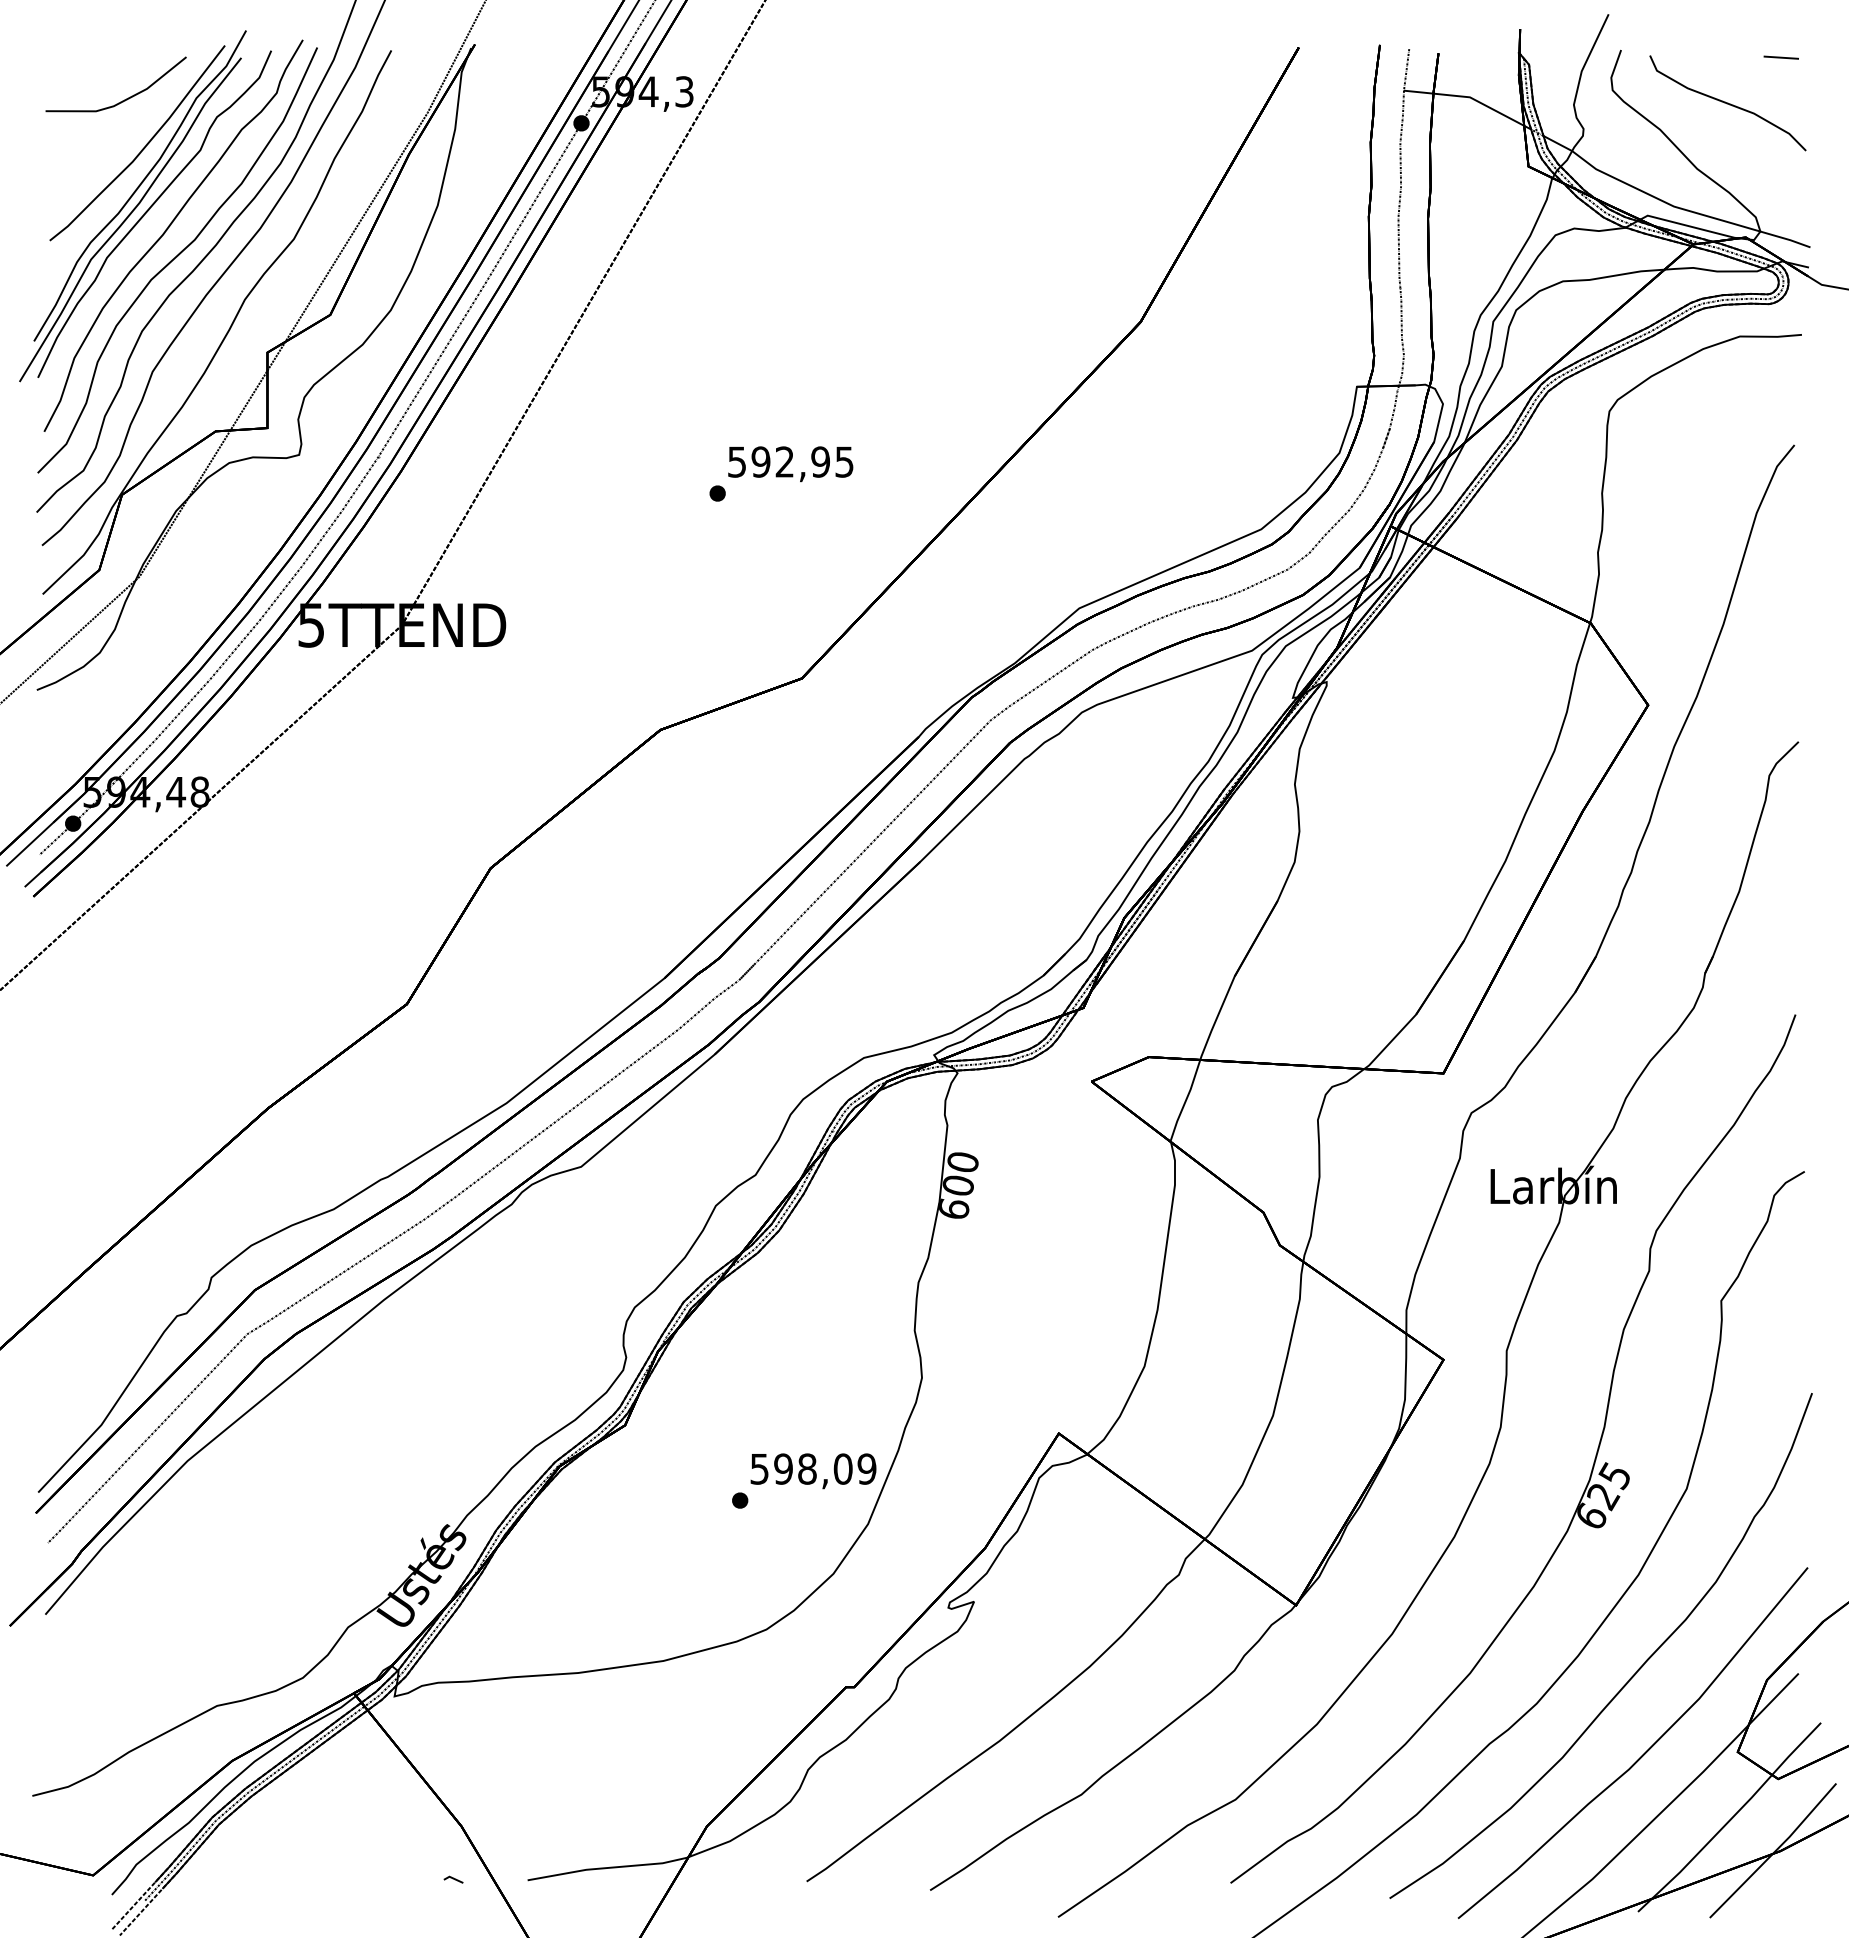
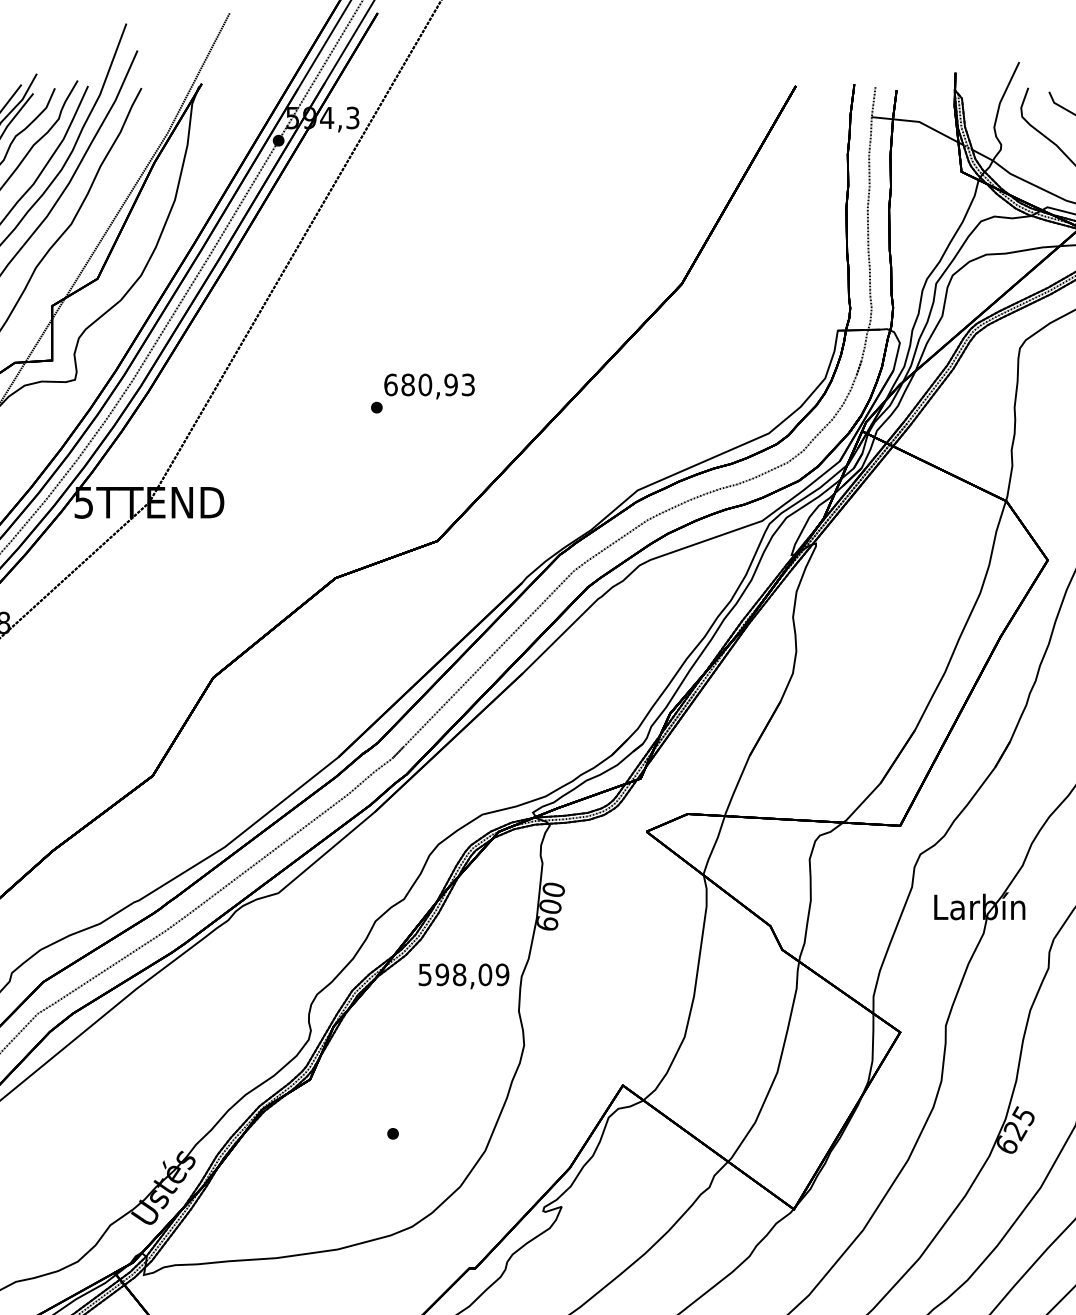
text: (790, 461) -> (429, 384), 592,95 -> 680,93
text: (813, 1471) -> (463, 976), moved

